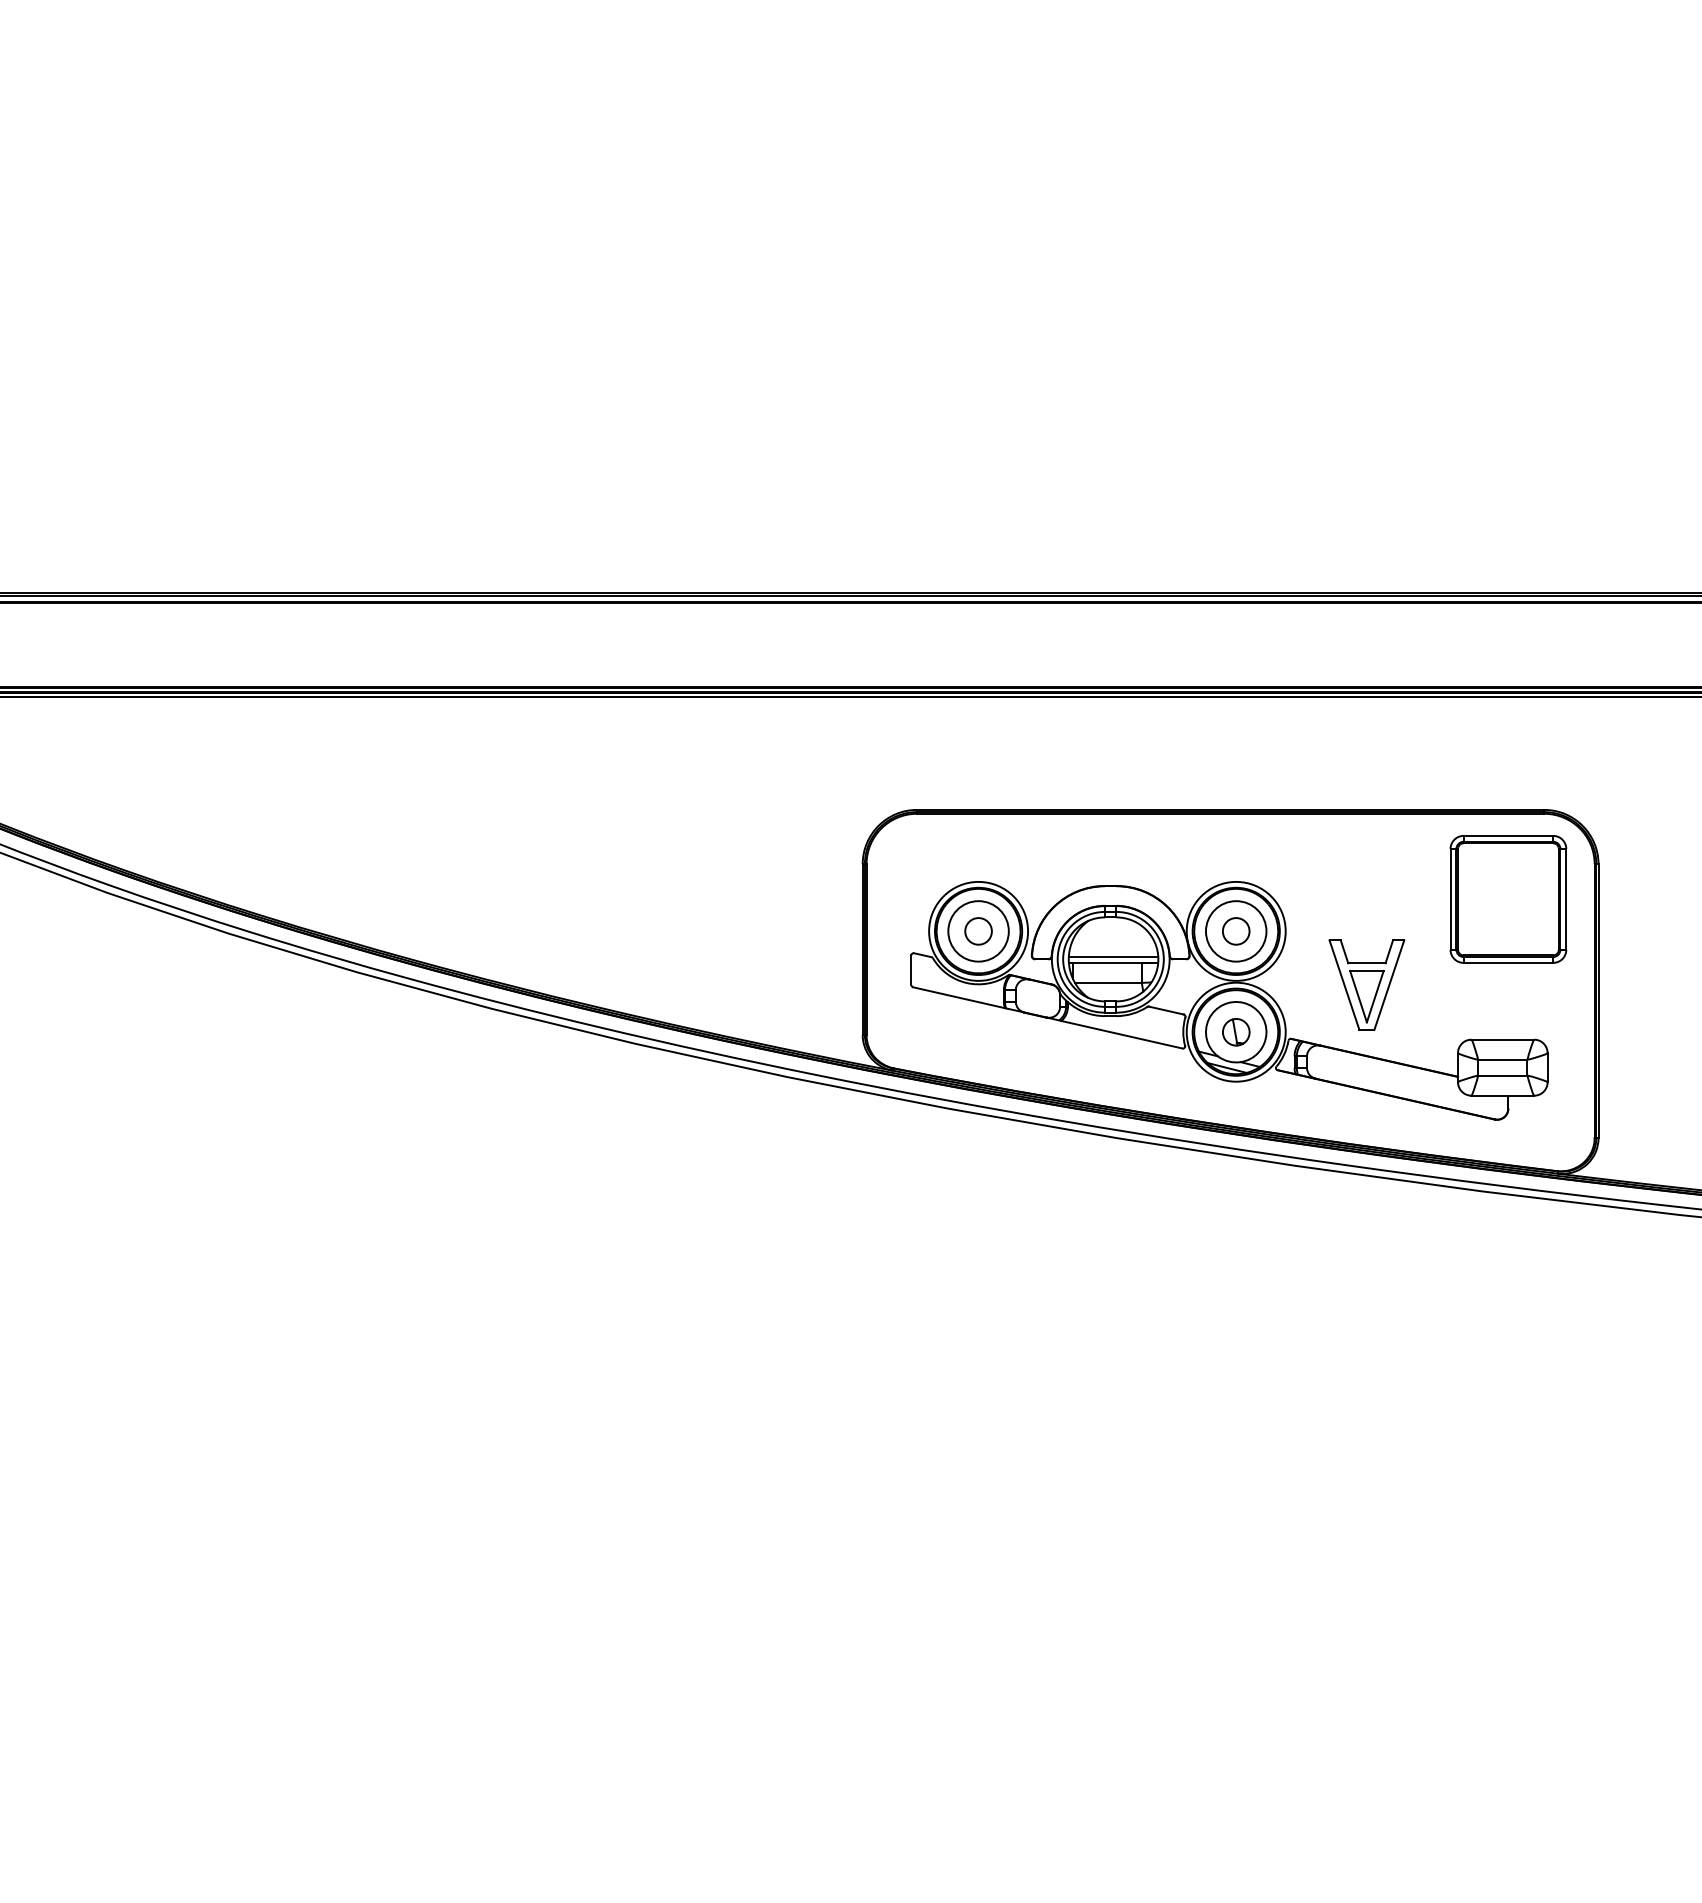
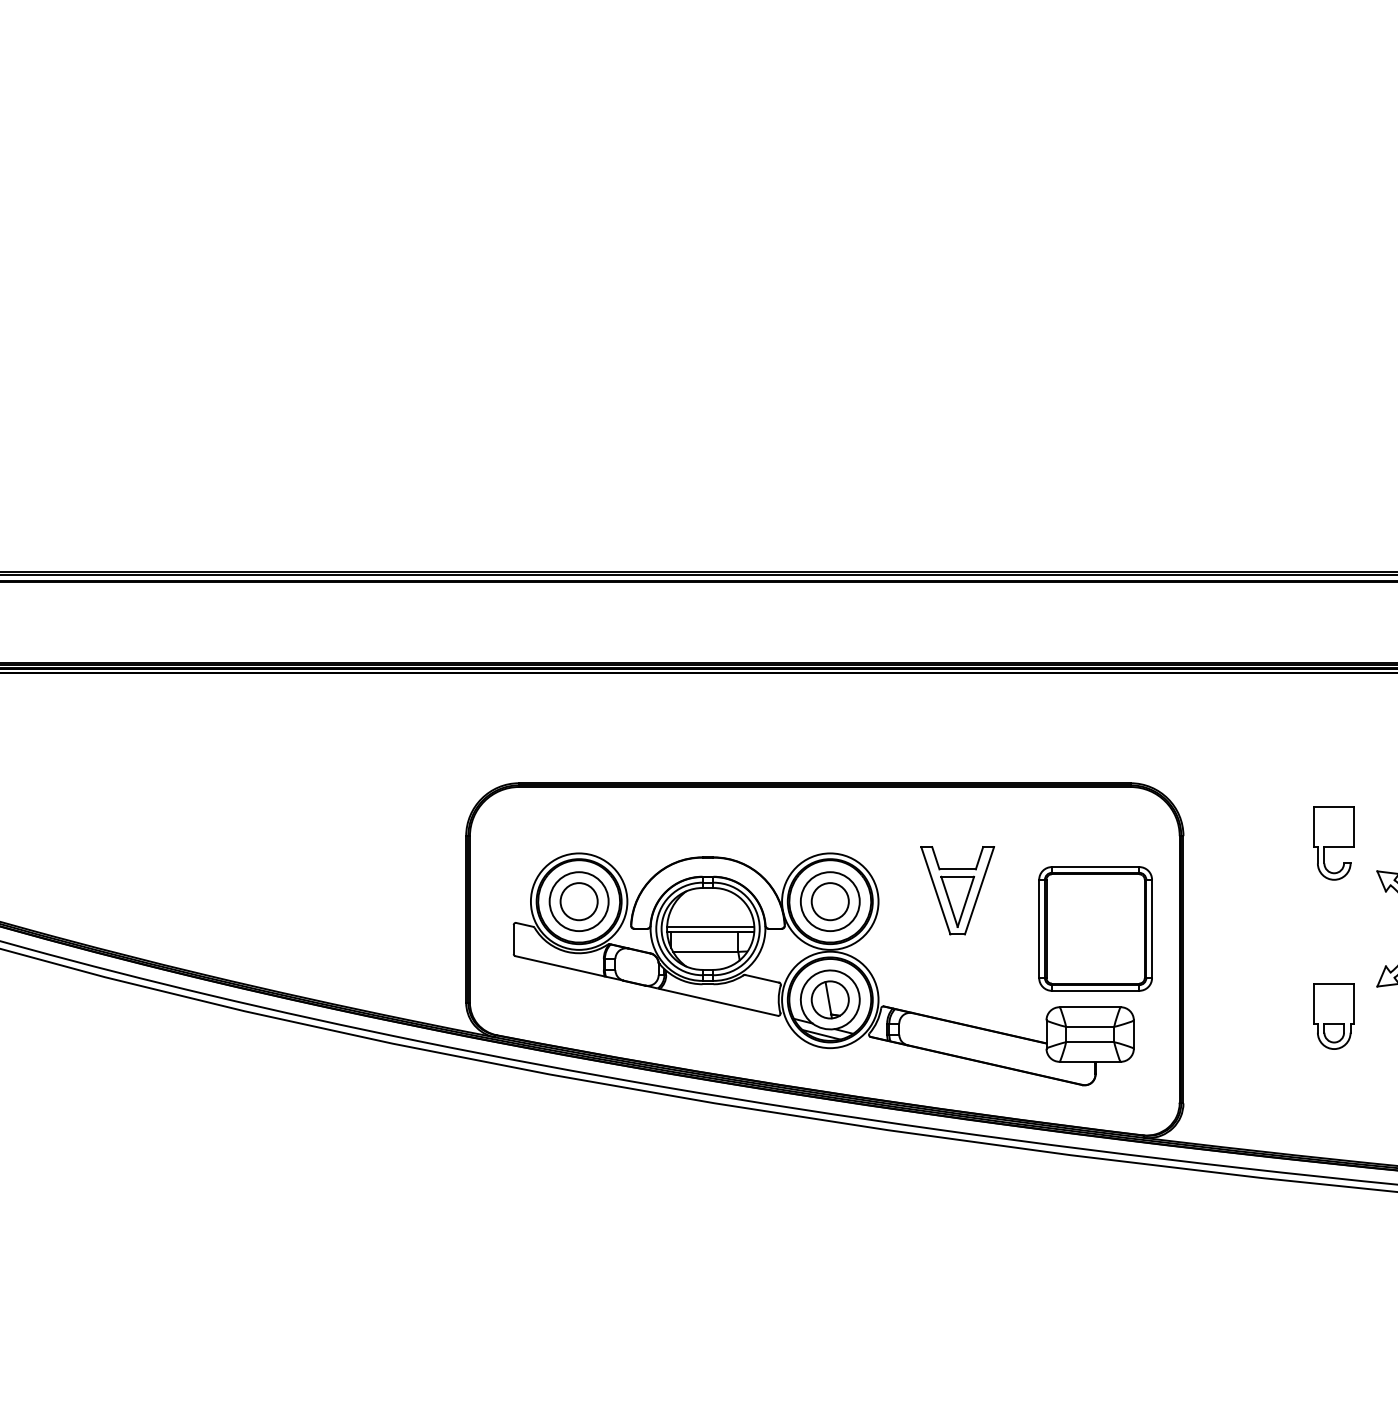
part: (1508, 899) -> (1095, 929), moved
circle: (978, 931) -> (579, 901), size x1.43
circle: (1236, 931) -> (830, 901), size x1.43
part: (1366, 984) -> (957, 890), moved
part: (1236, 1032) -> (830, 1000), size x1.43

